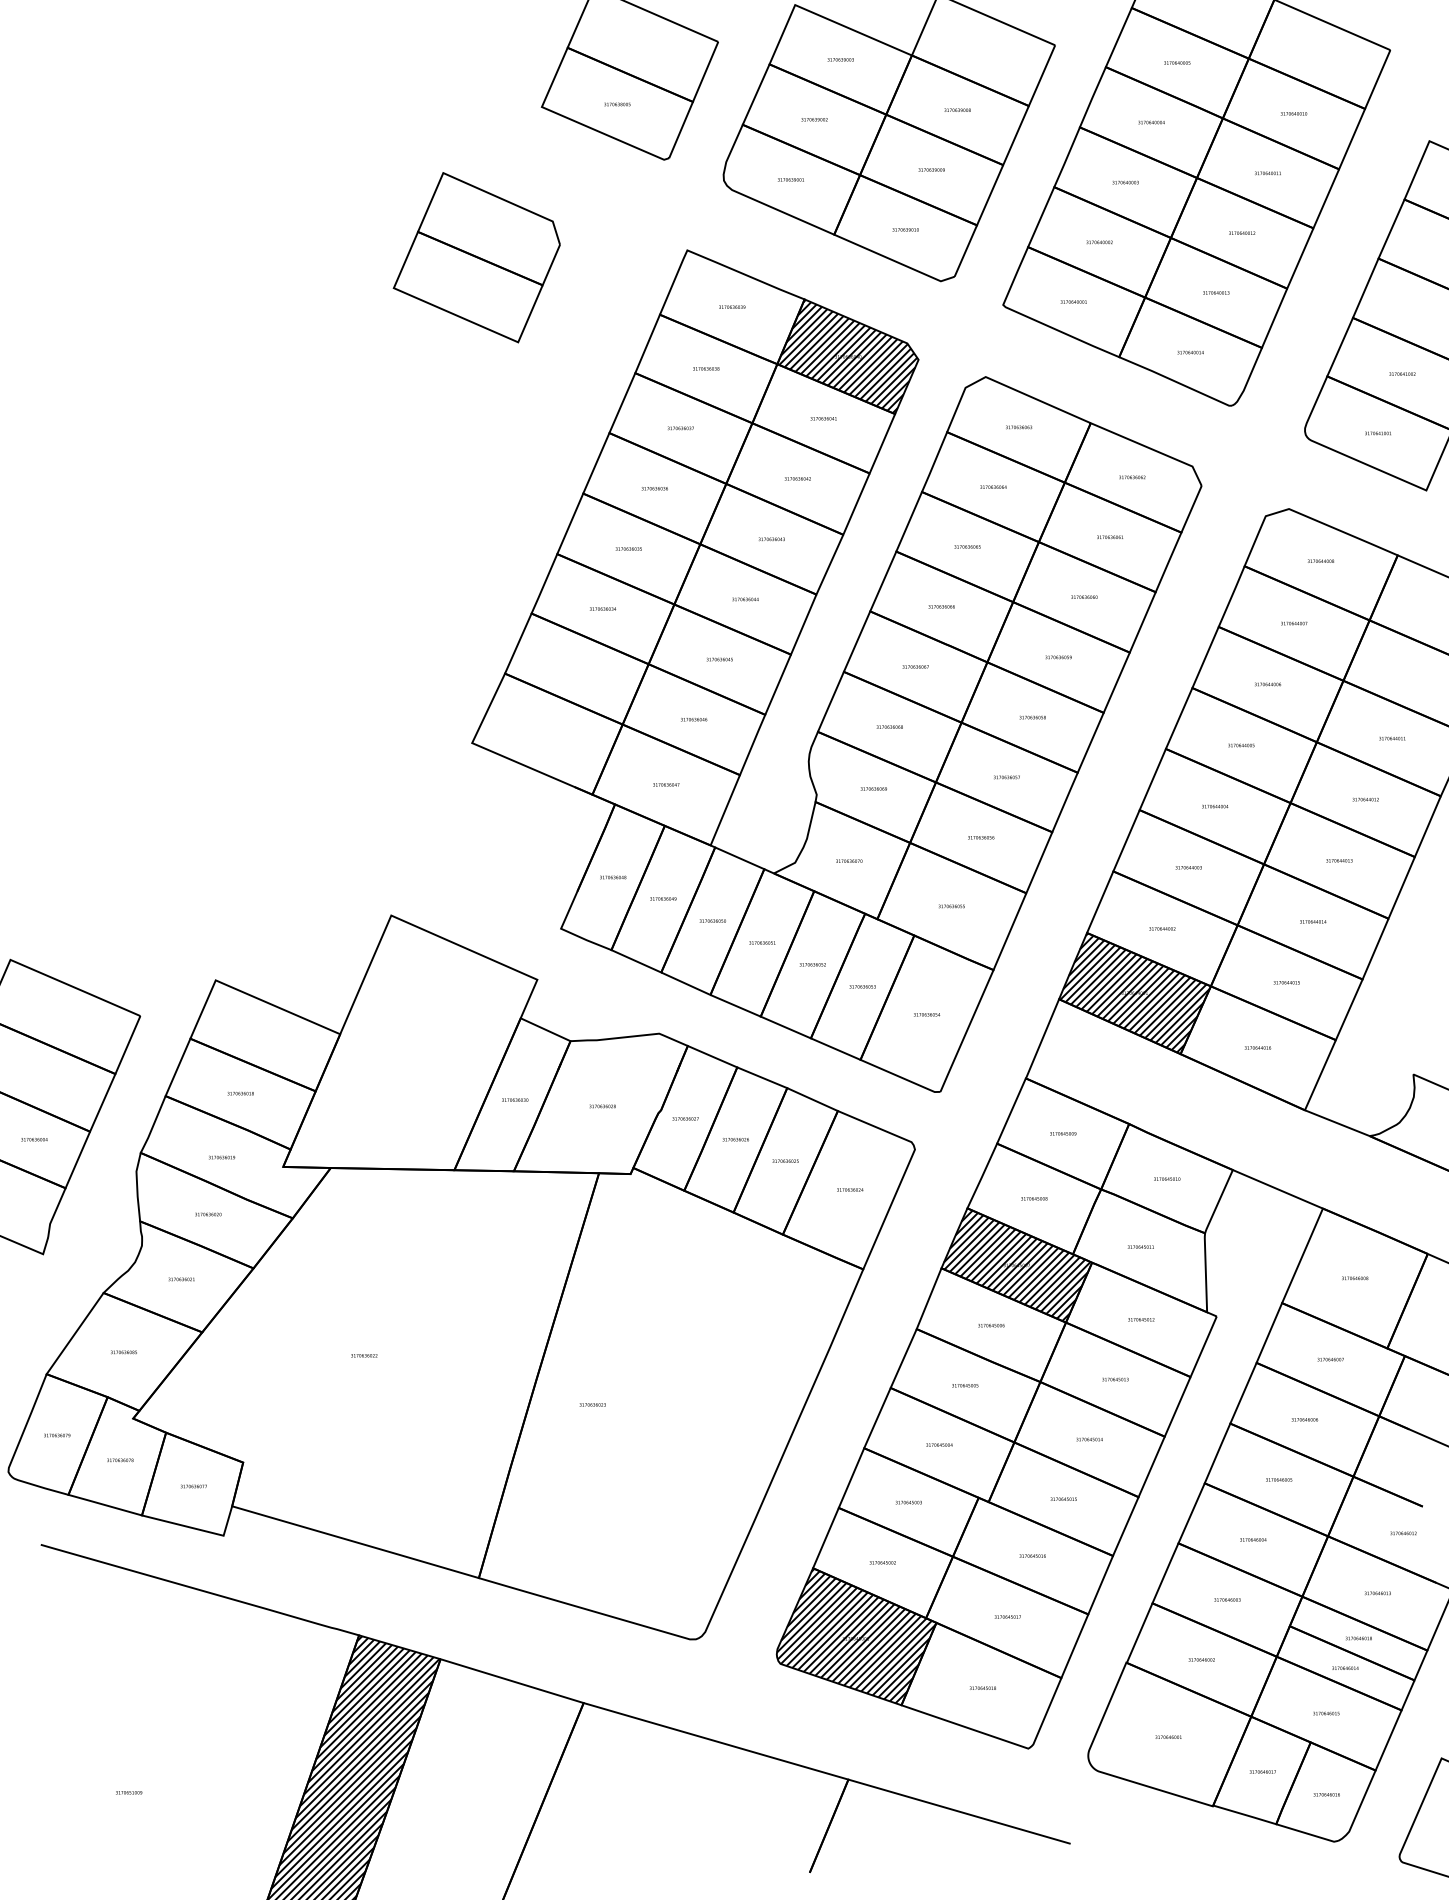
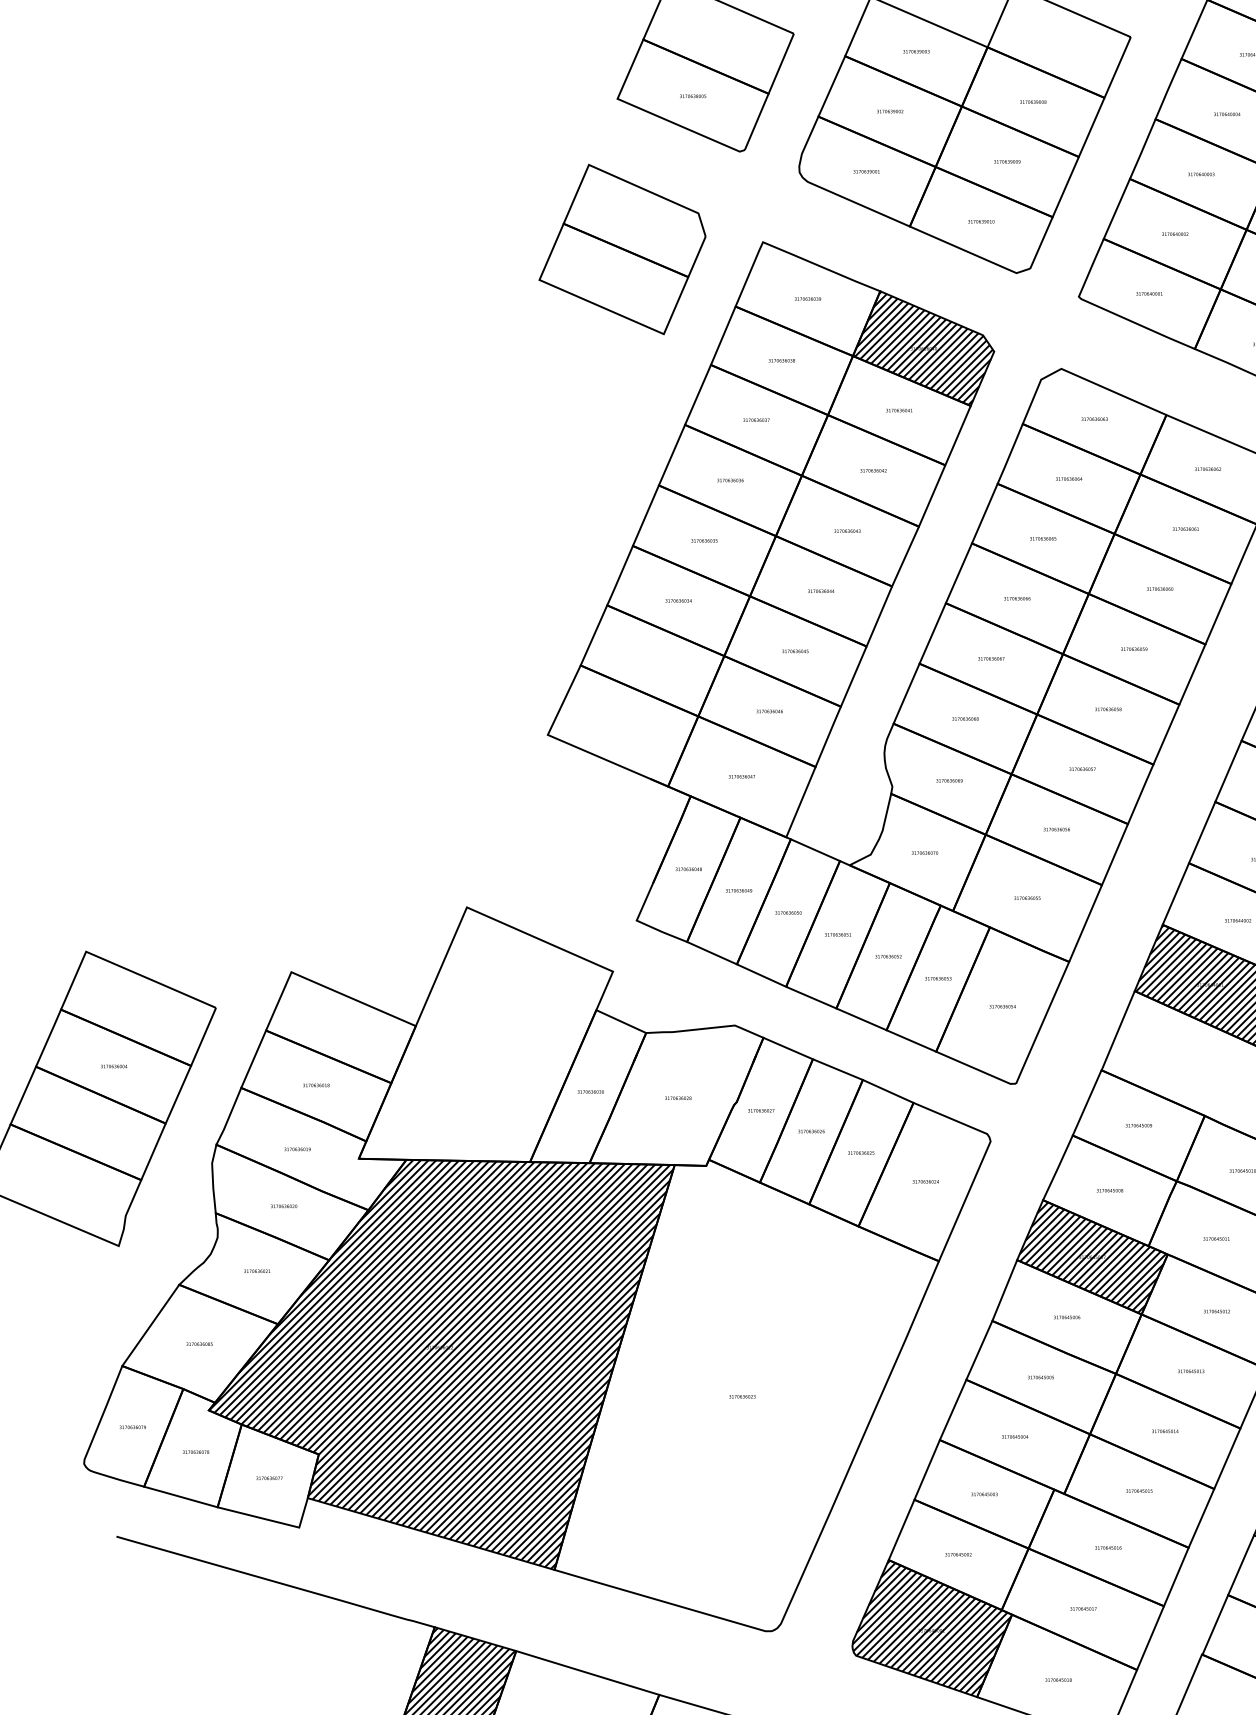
part: (476, 257) -> (622, 249), moved
text: (34, 1139) -> (114, 1066), moved
hatch: (365, 1372) -> (441, 1364), added
text: (592, 1404) -> (742, 1396), moved

